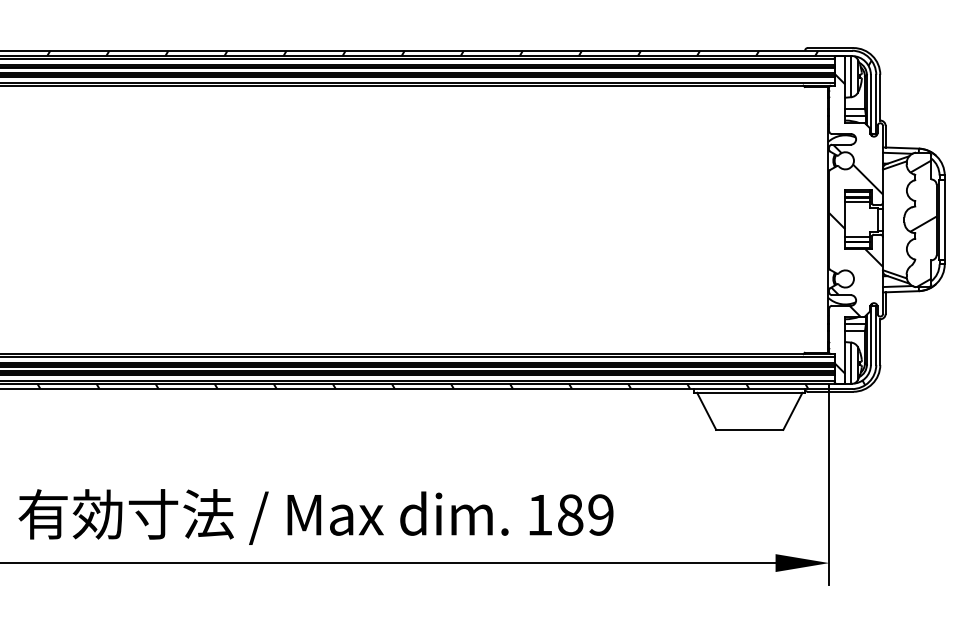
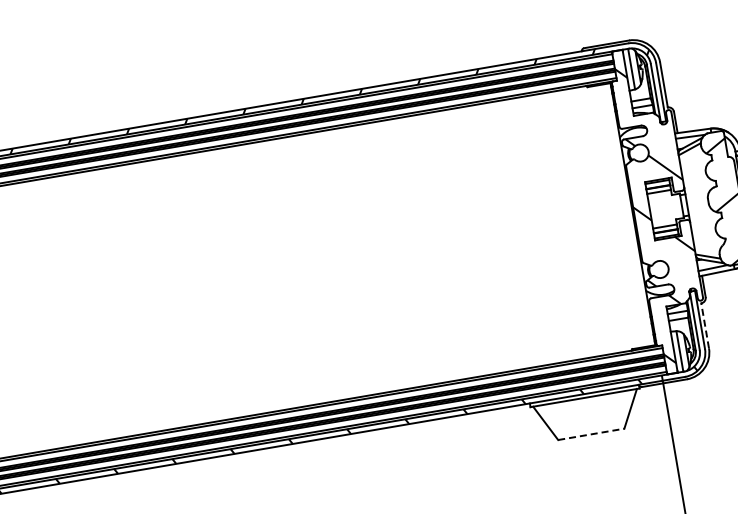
line: (880, 342) -> (705, 326), solid -> dashed
line: (749, 429) -> (590, 434), solid -> dashed

